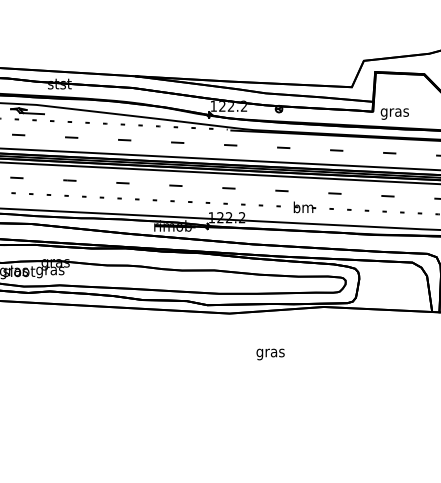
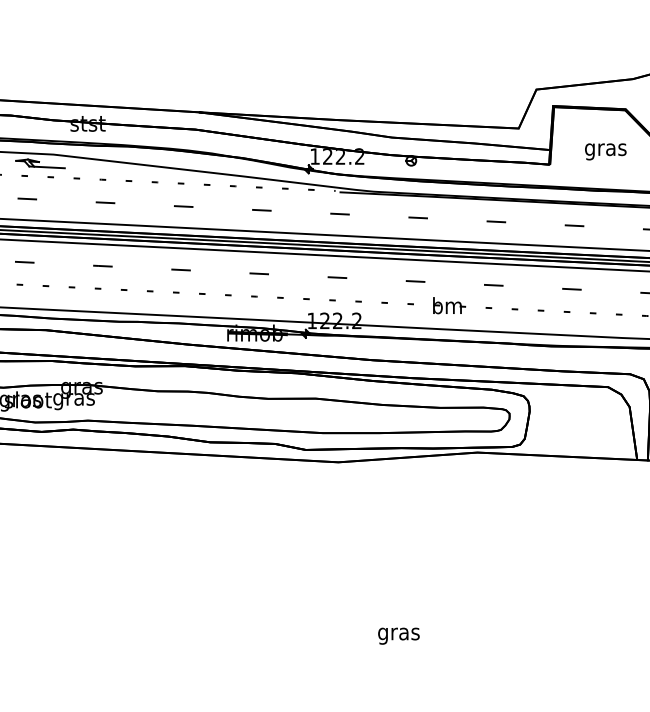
text: (394, 113) -> (605, 151), moved
text: (270, 354) -> (398, 636), moved

